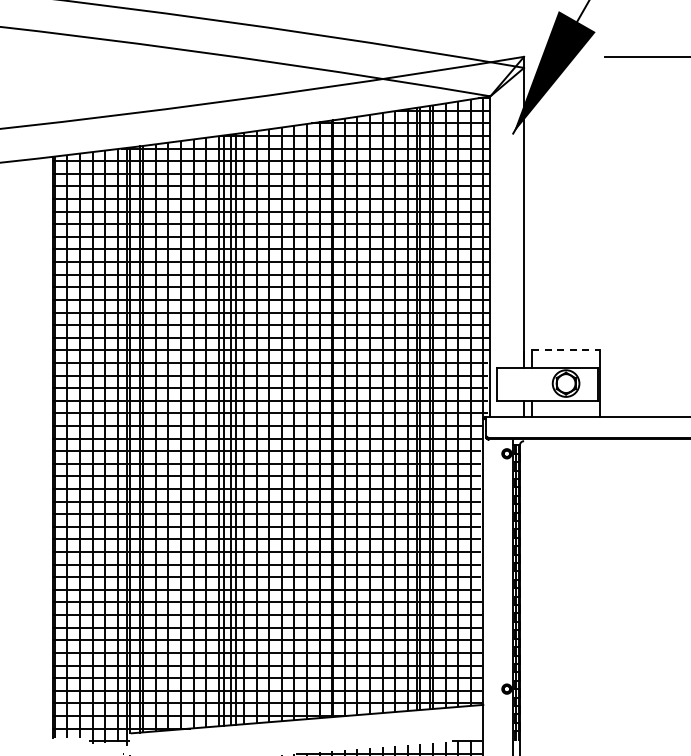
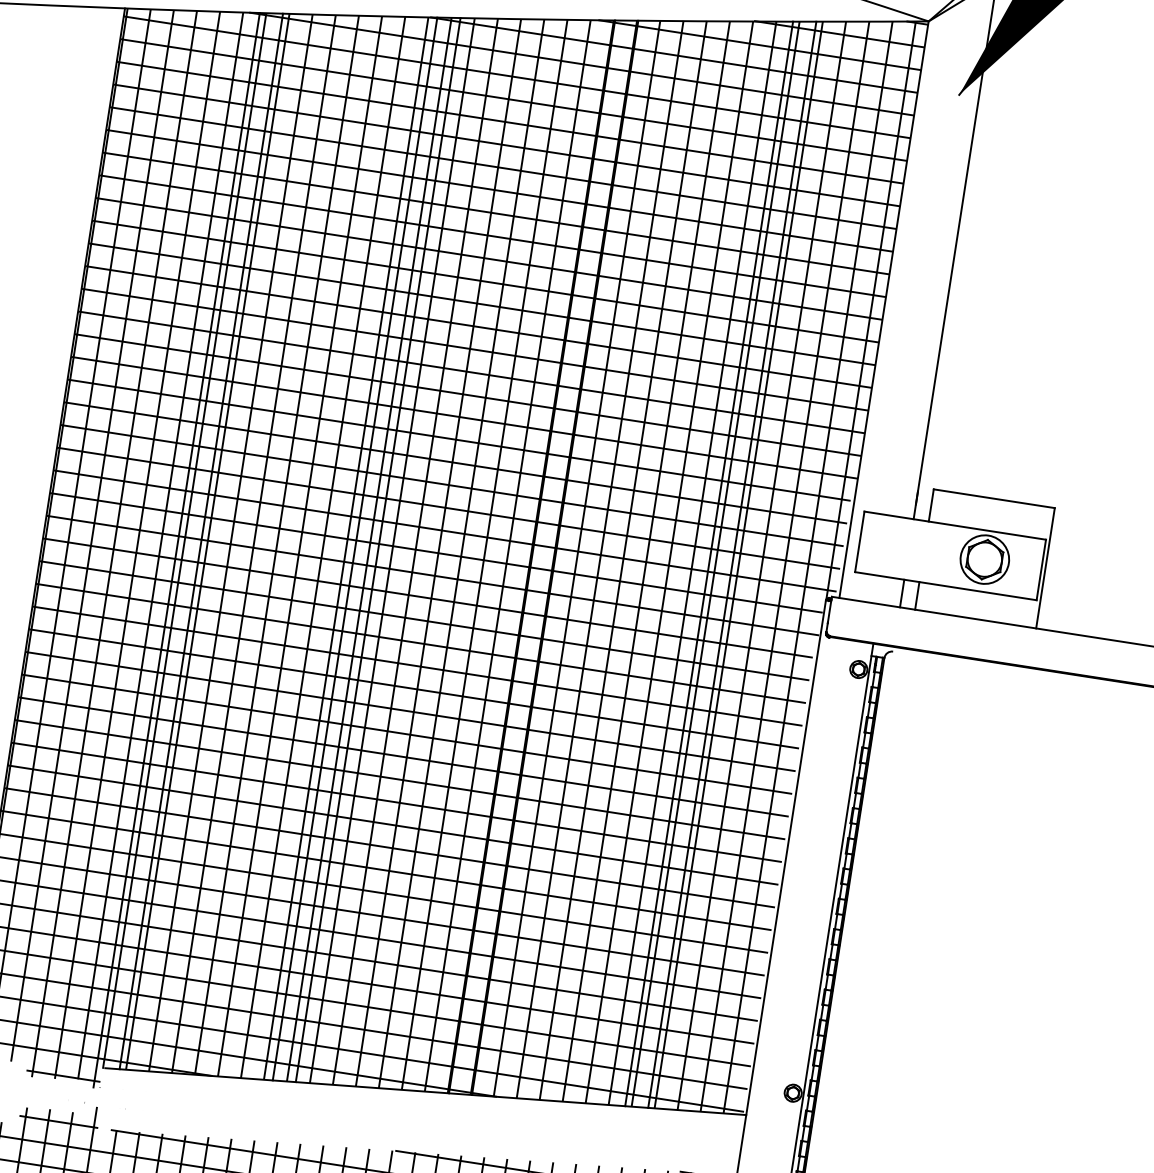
line: (566, 349) -> (995, 498), dashed -> solid

